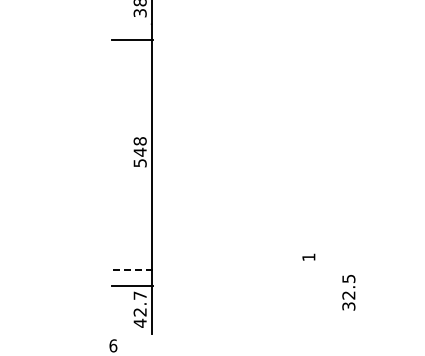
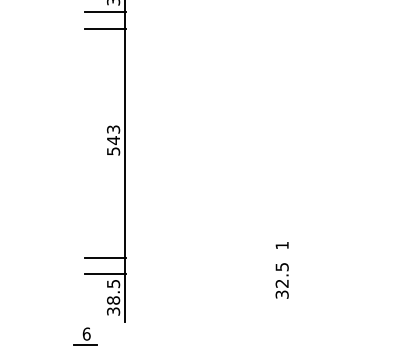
line: (131, 24) -> (104, 12), added
text: (139, 141) -> (112, 129), 548 -> 543
line: (132, 269) -> (105, 257), dashed -> solid
text: (348, 292) -> (281, 280), moved
text: (139, 309) -> (112, 297), 42.7 -> 38.5

